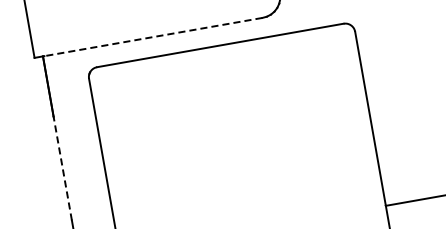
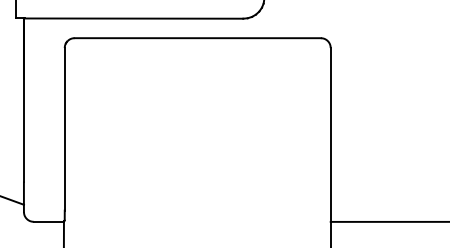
line: (153, 36) -> (134, 18), dashed -> solid
line: (62, 167) -> (23, 129), dashed -> solid

